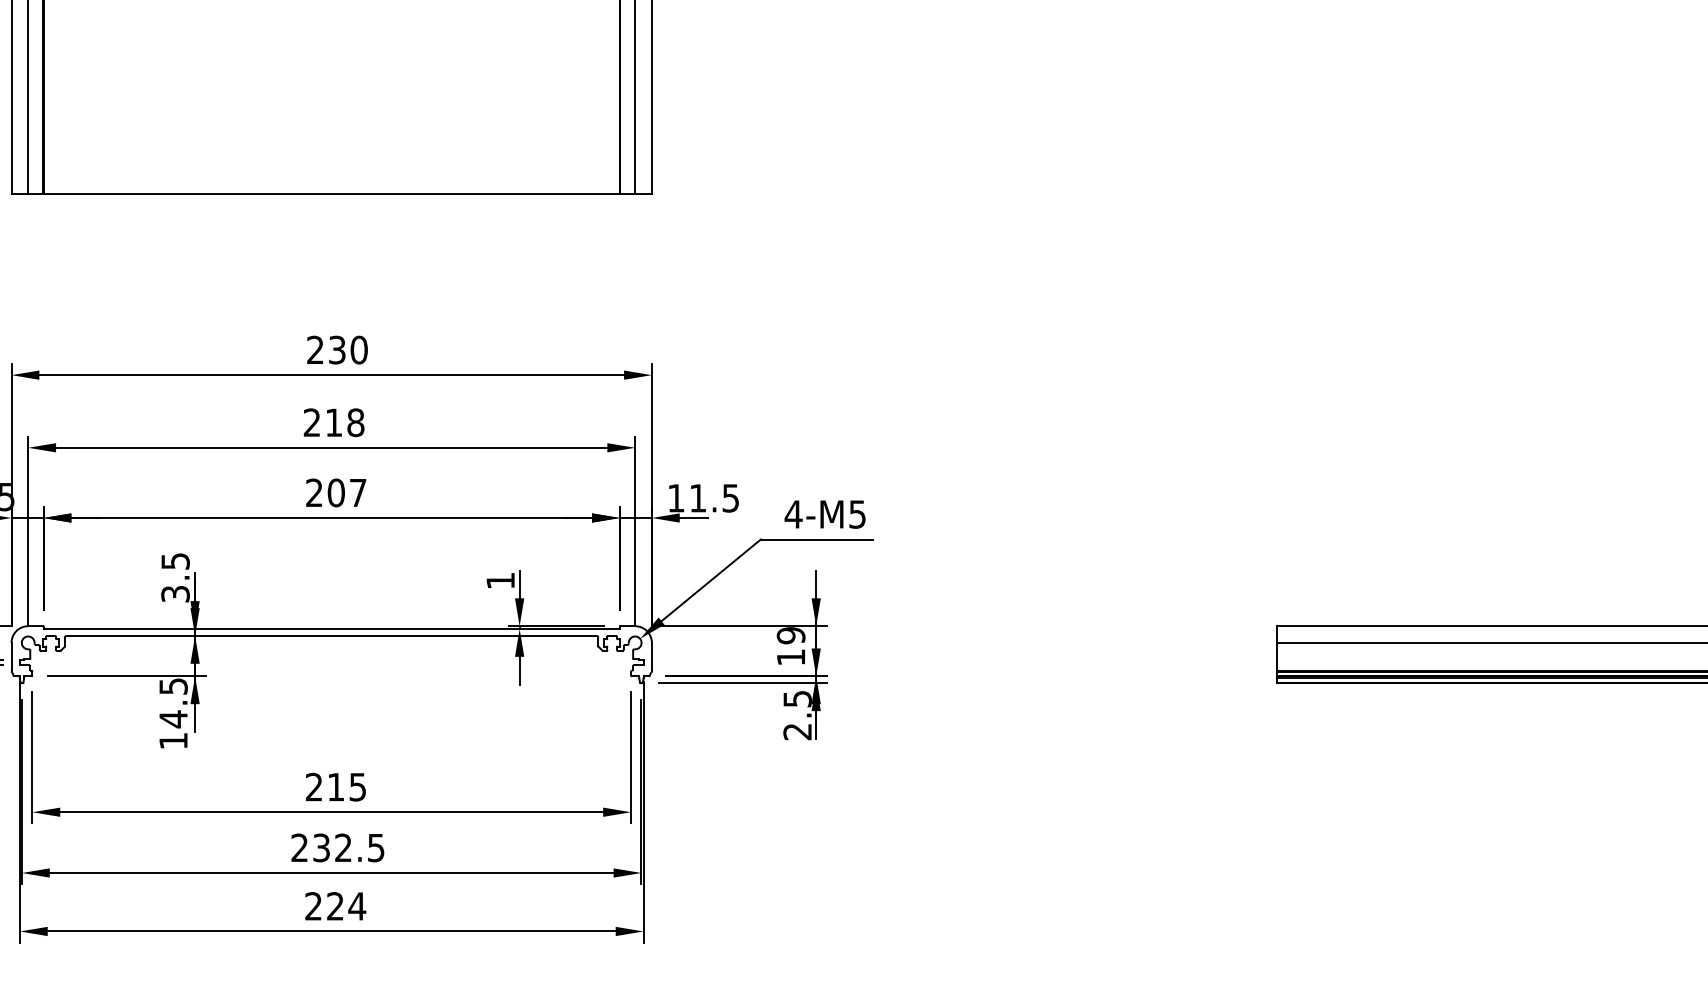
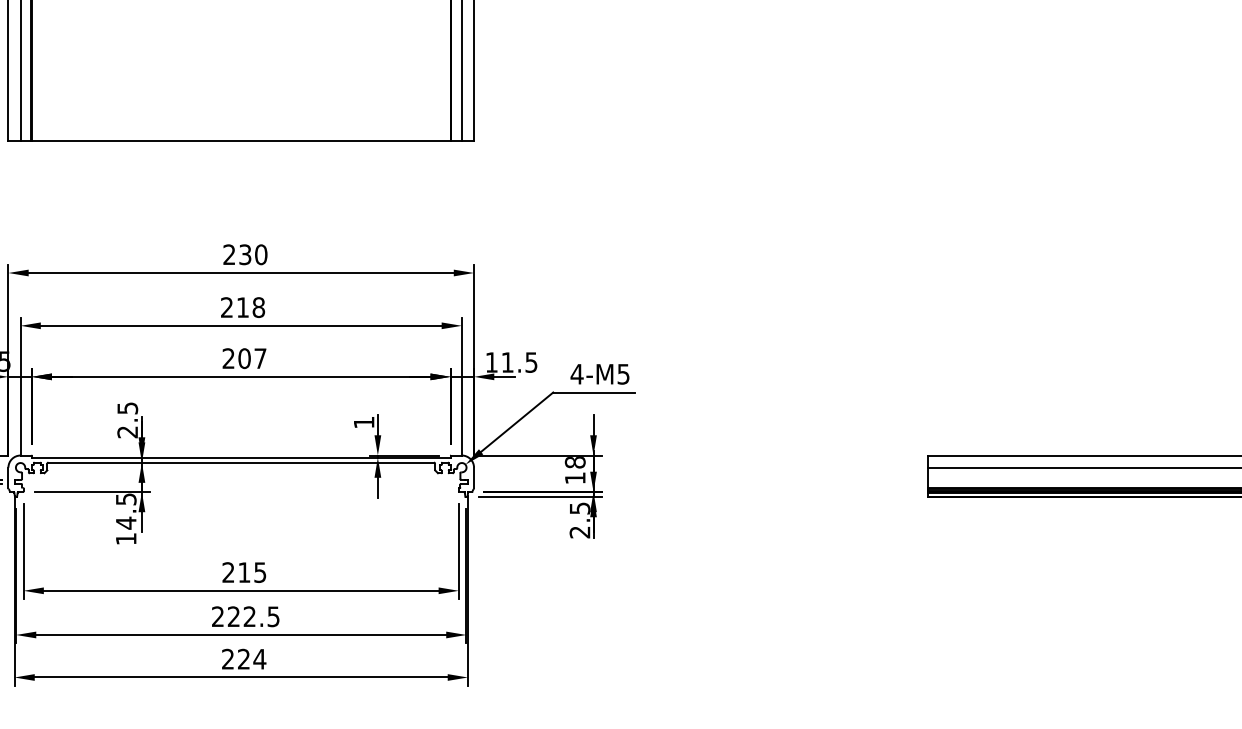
text: (175, 594) -> (127, 432), 3.5 -> 2.5
text: (791, 635) -> (575, 462), 19 -> 18
text: (321, 847) -> (233, 616), 232.5 -> 222.5

